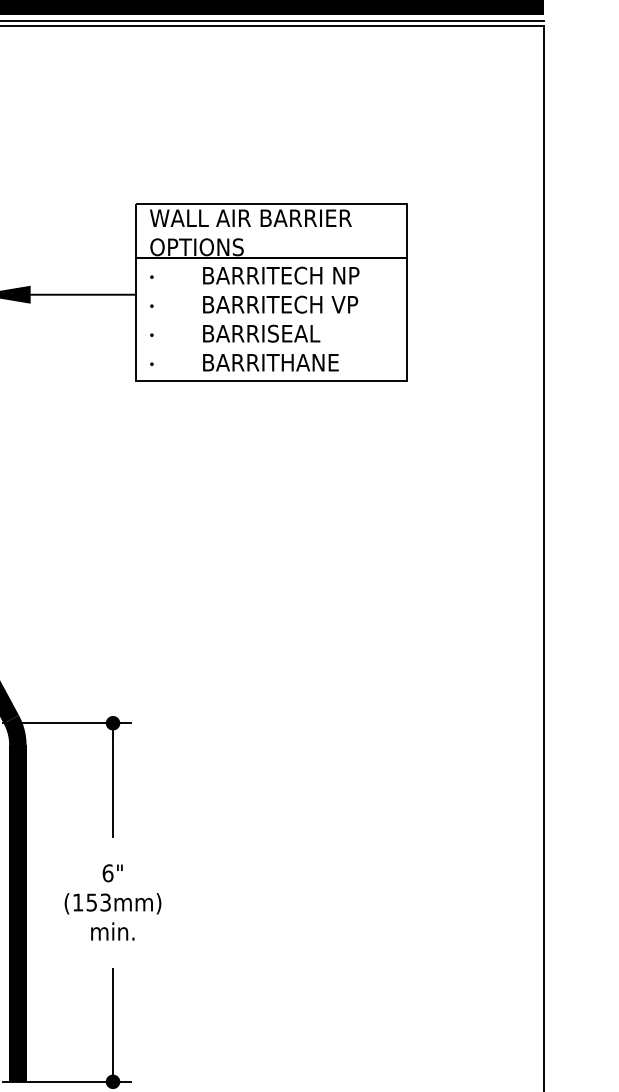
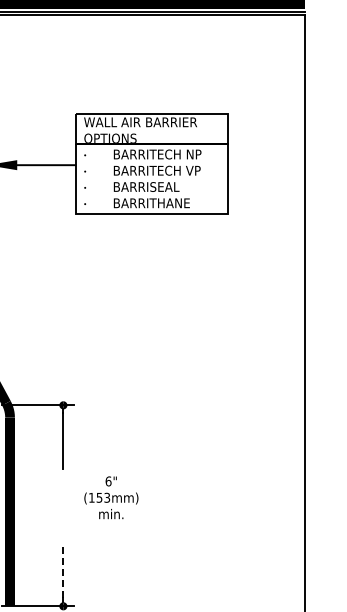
text: (113, 901) -> (111, 497), moved
line: (113, 1017) -> (63, 570), solid -> dashed

